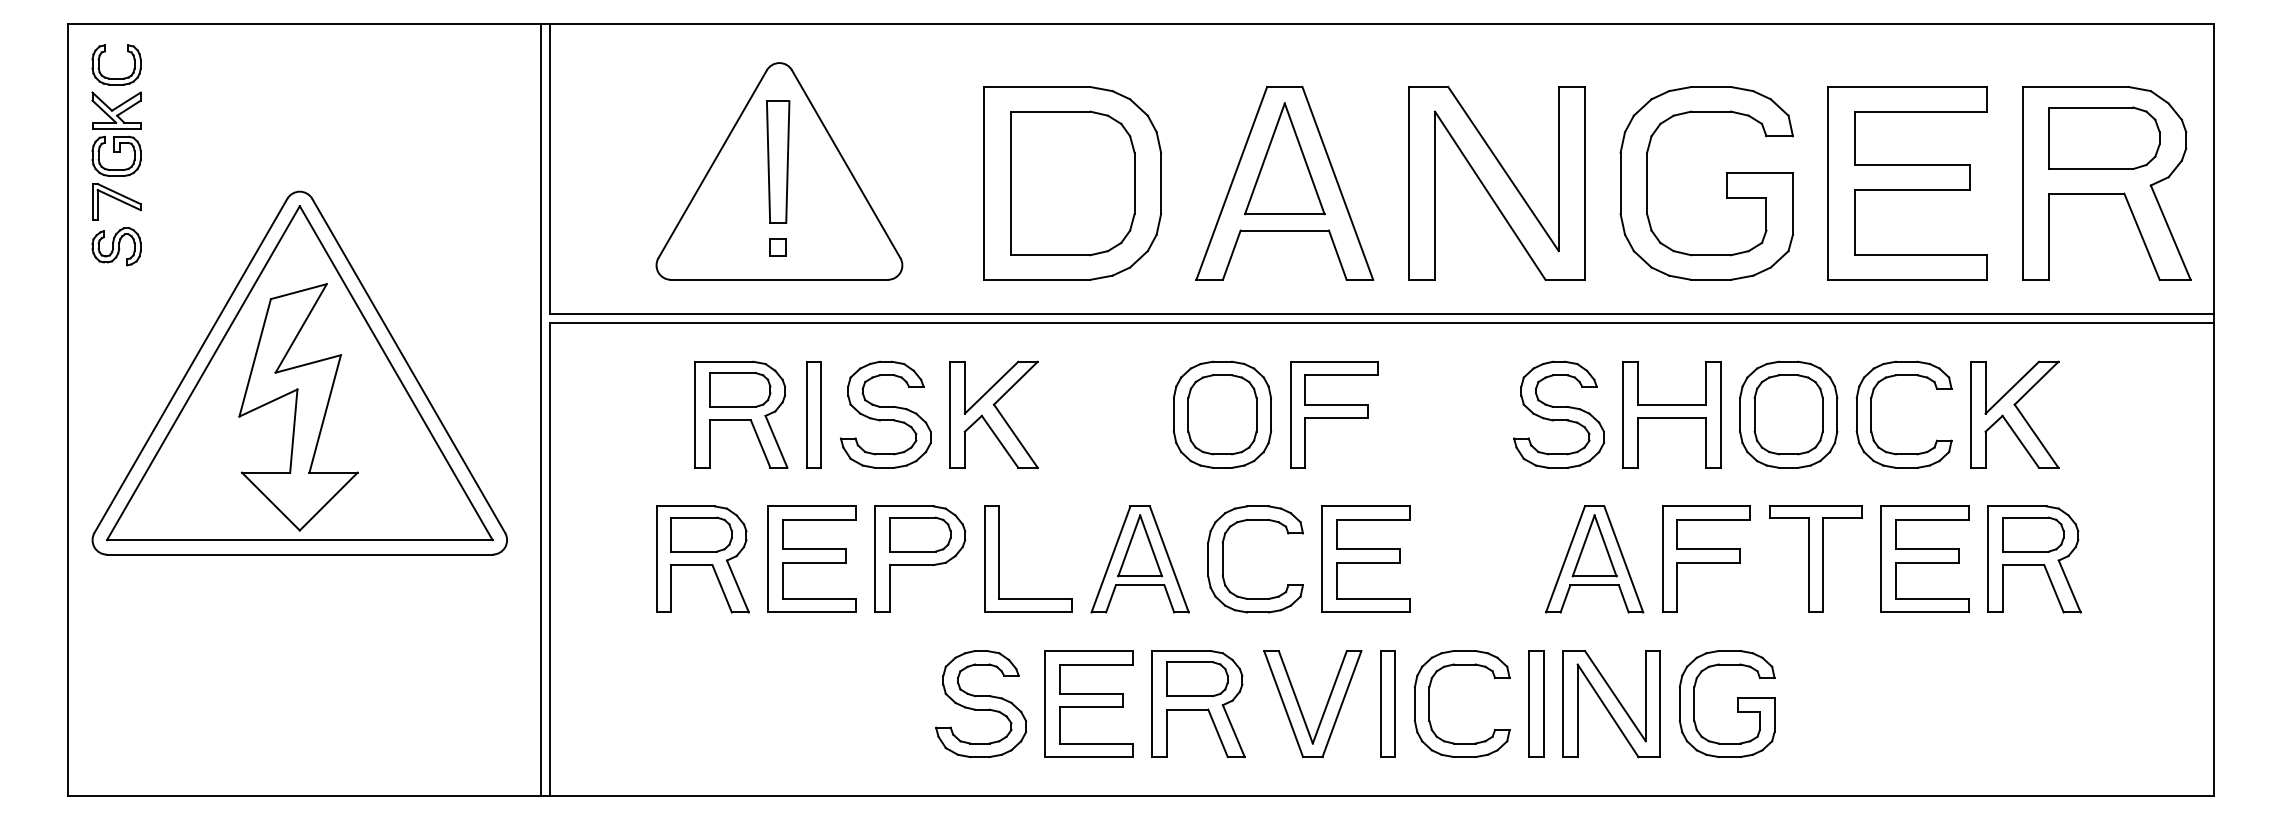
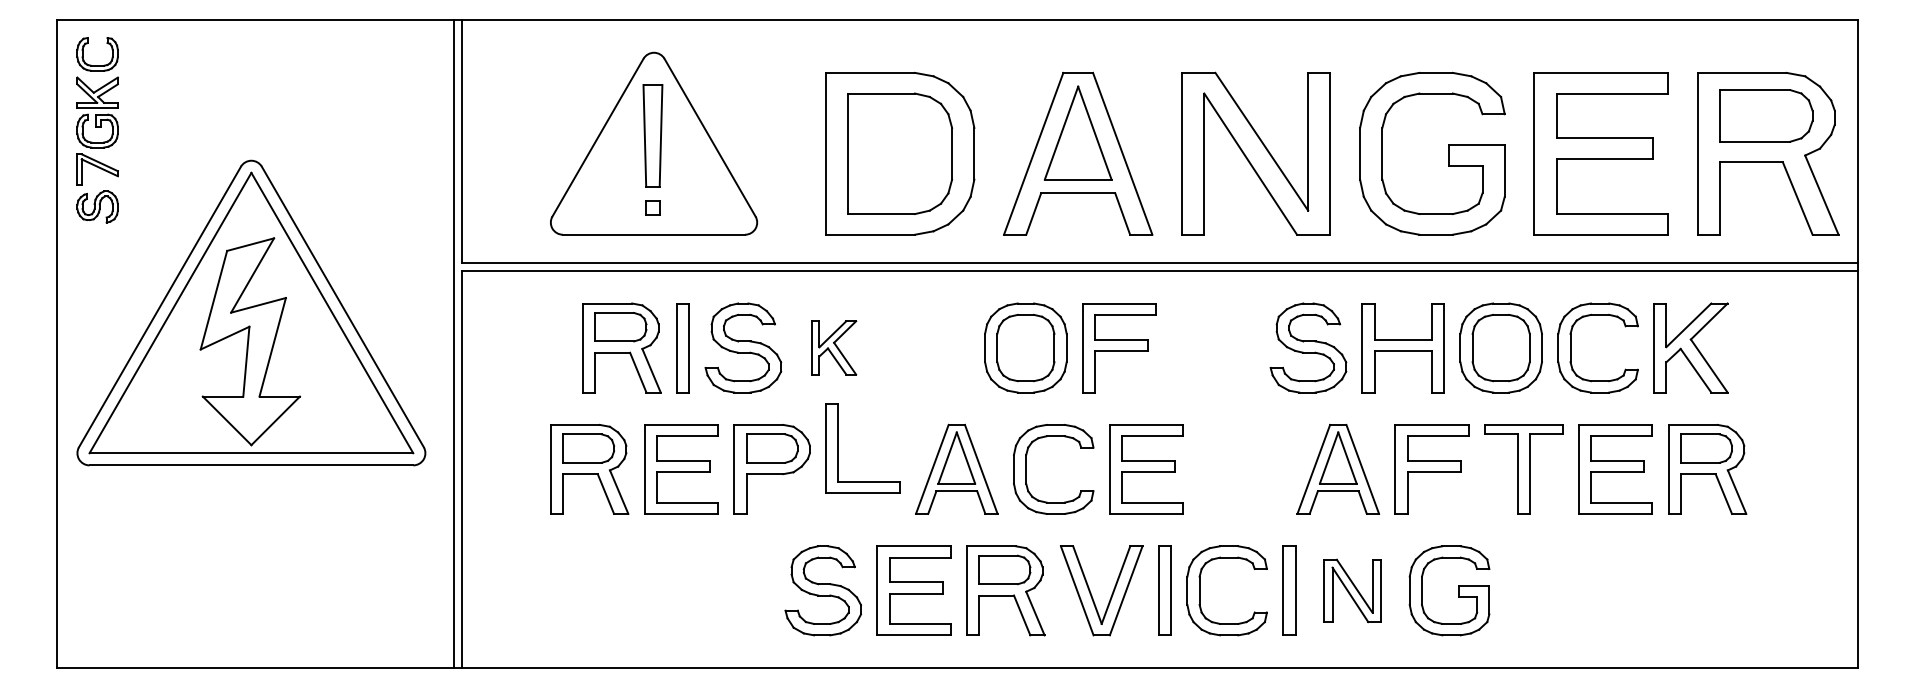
part: (993, 414) -> (833, 347), size x0.6
part: (999, 558) -> (838, 447), moved
part: (1611, 704) -> (1352, 591), size x0.7

